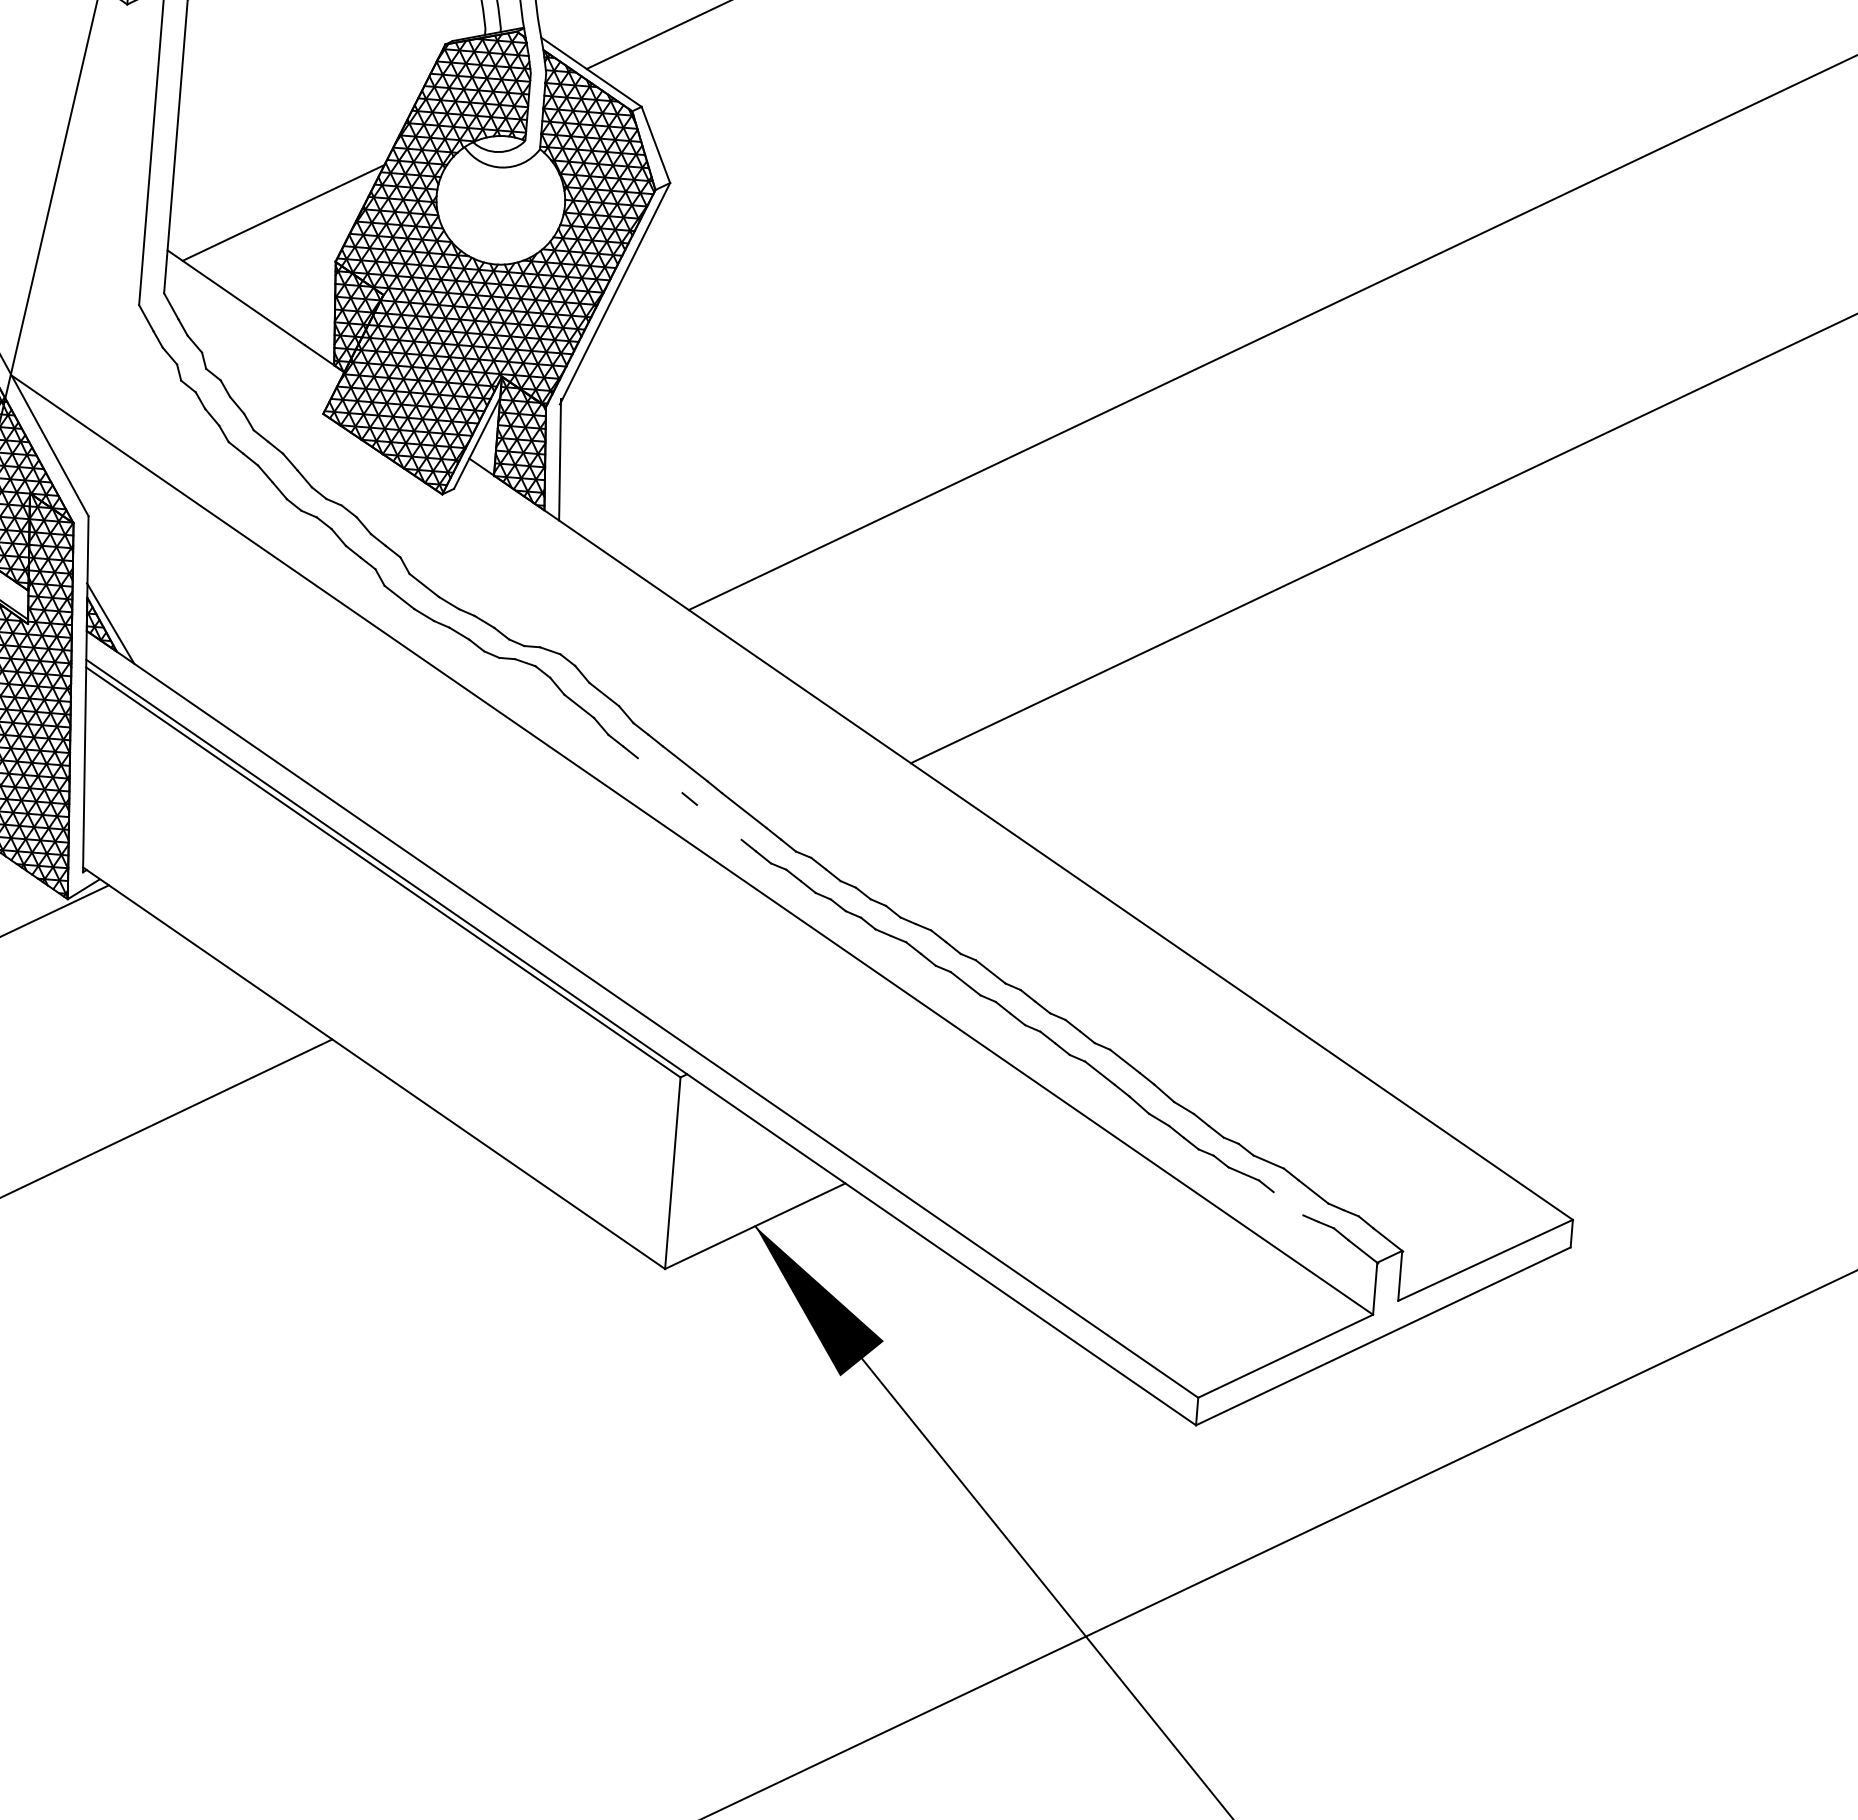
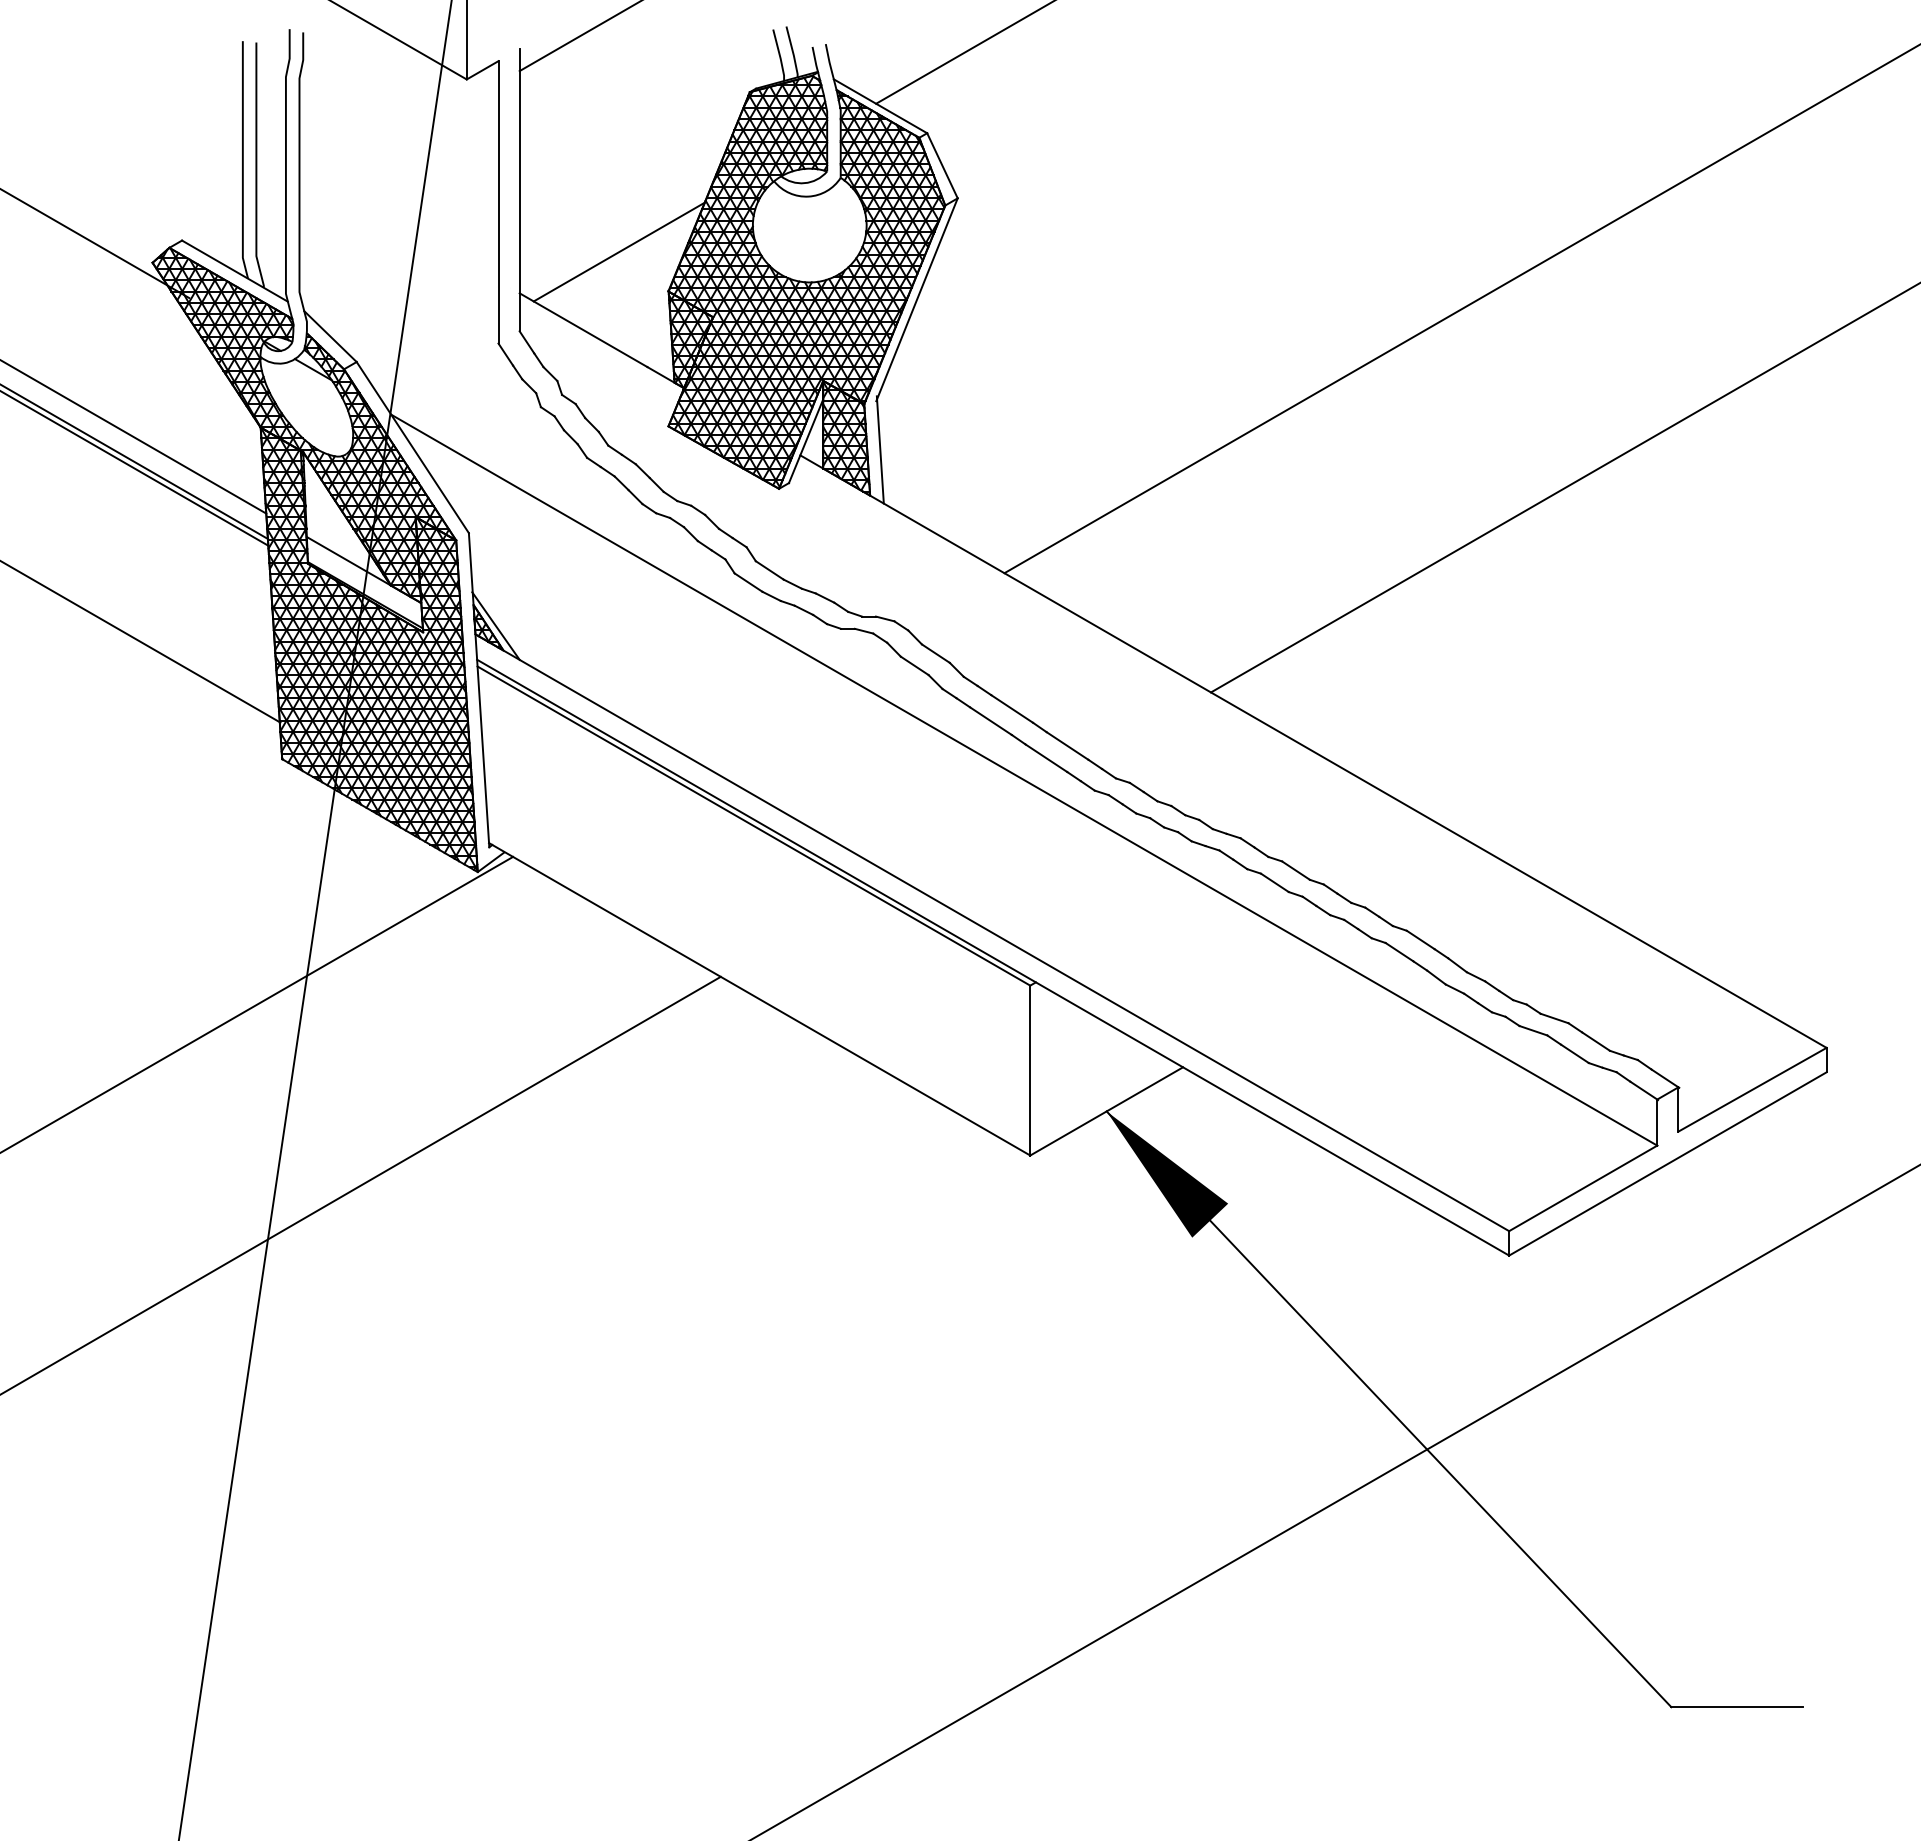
line: (659, 774) -> (990, 720), added
line: (719, 822) -> (1046, 758), added
line: (1288, 1203) -> (1574, 1053), added

